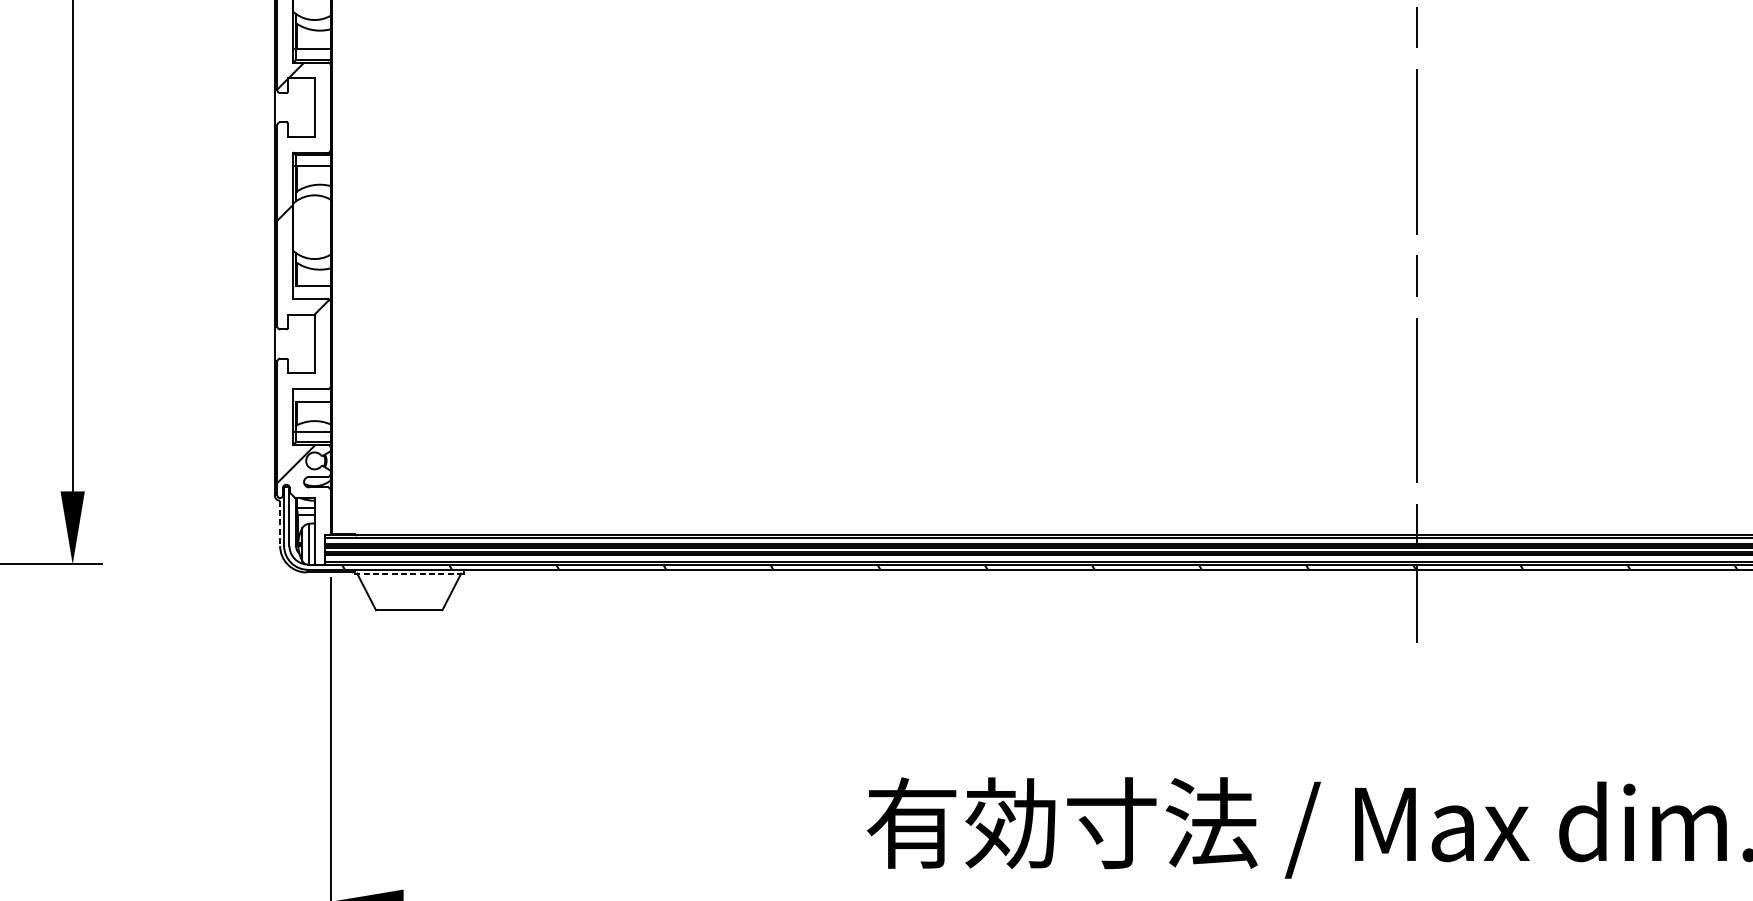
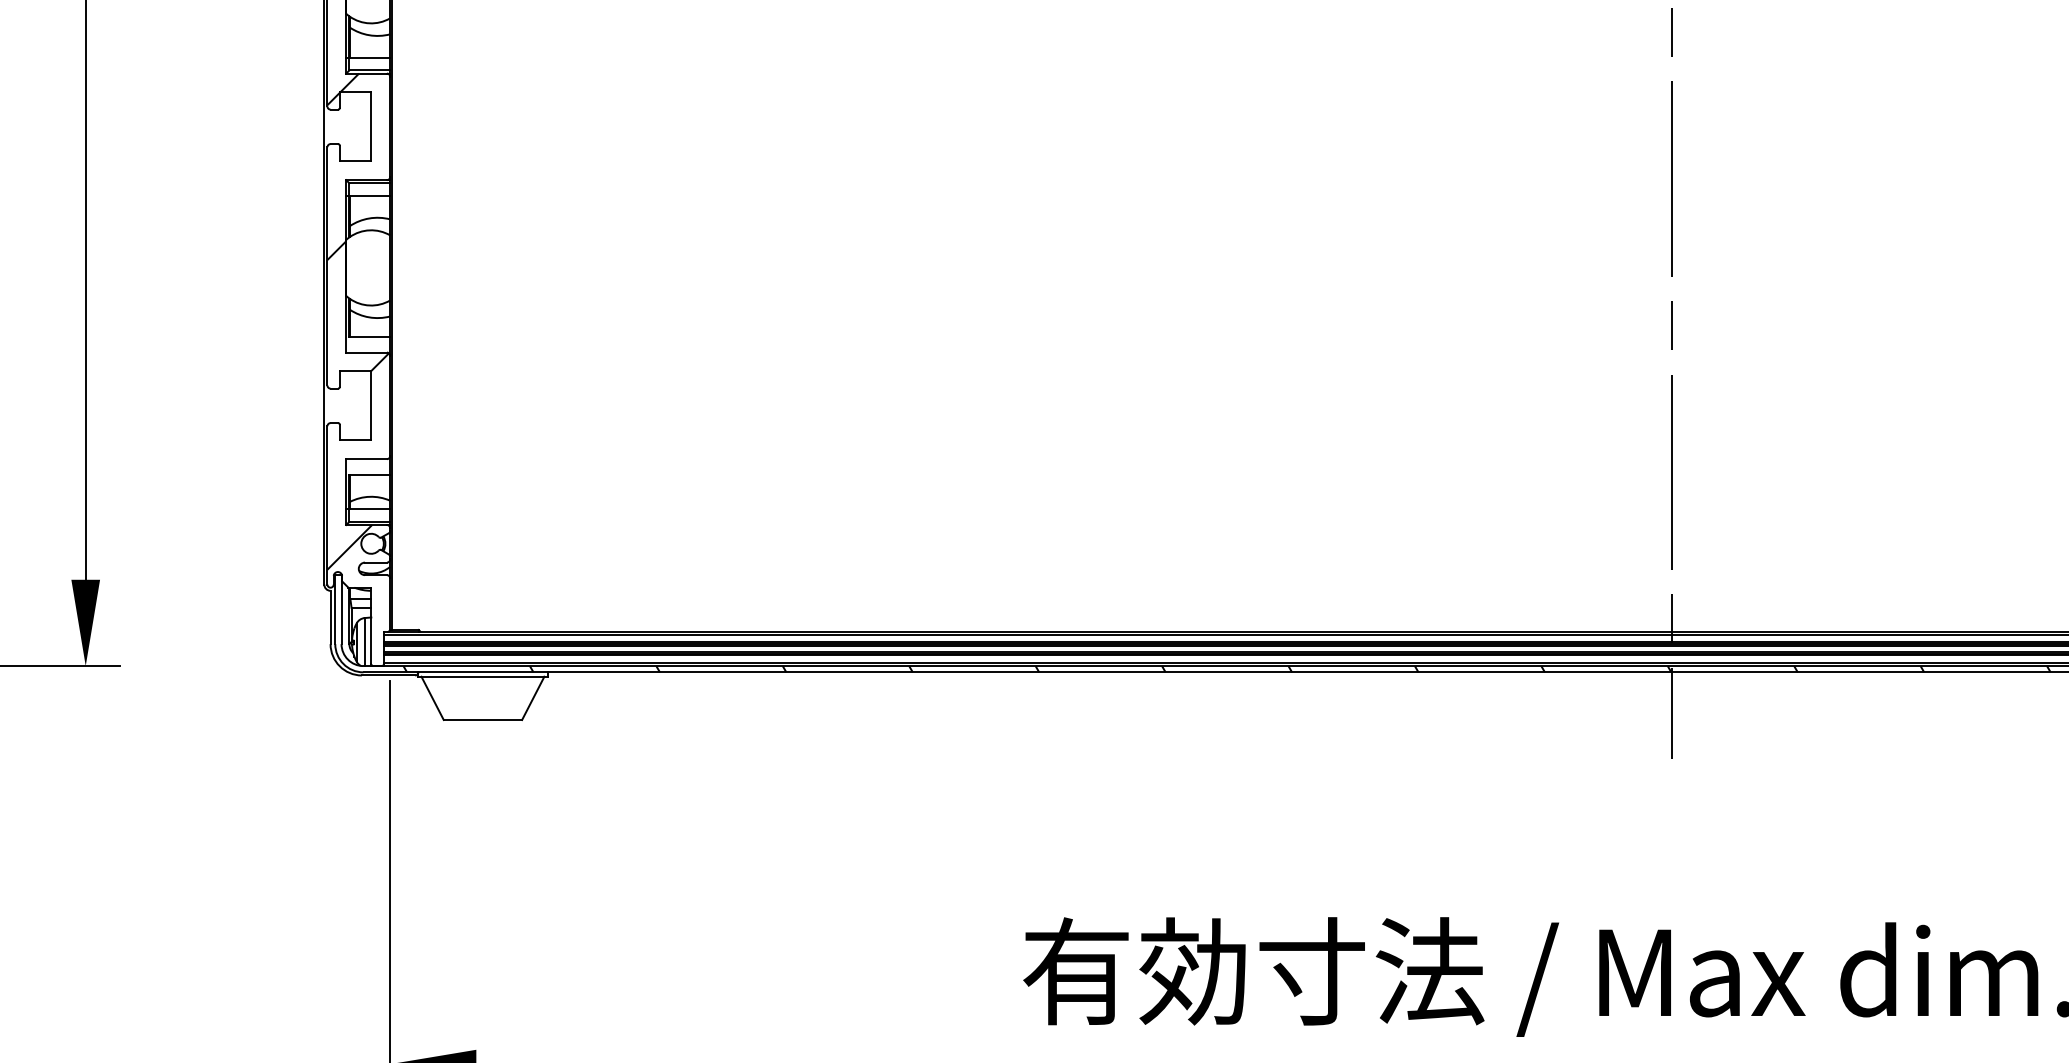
line: (280, 523) -> (330, 617), dashed -> solid
line: (408, 573) -> (482, 676), dashed -> solid

